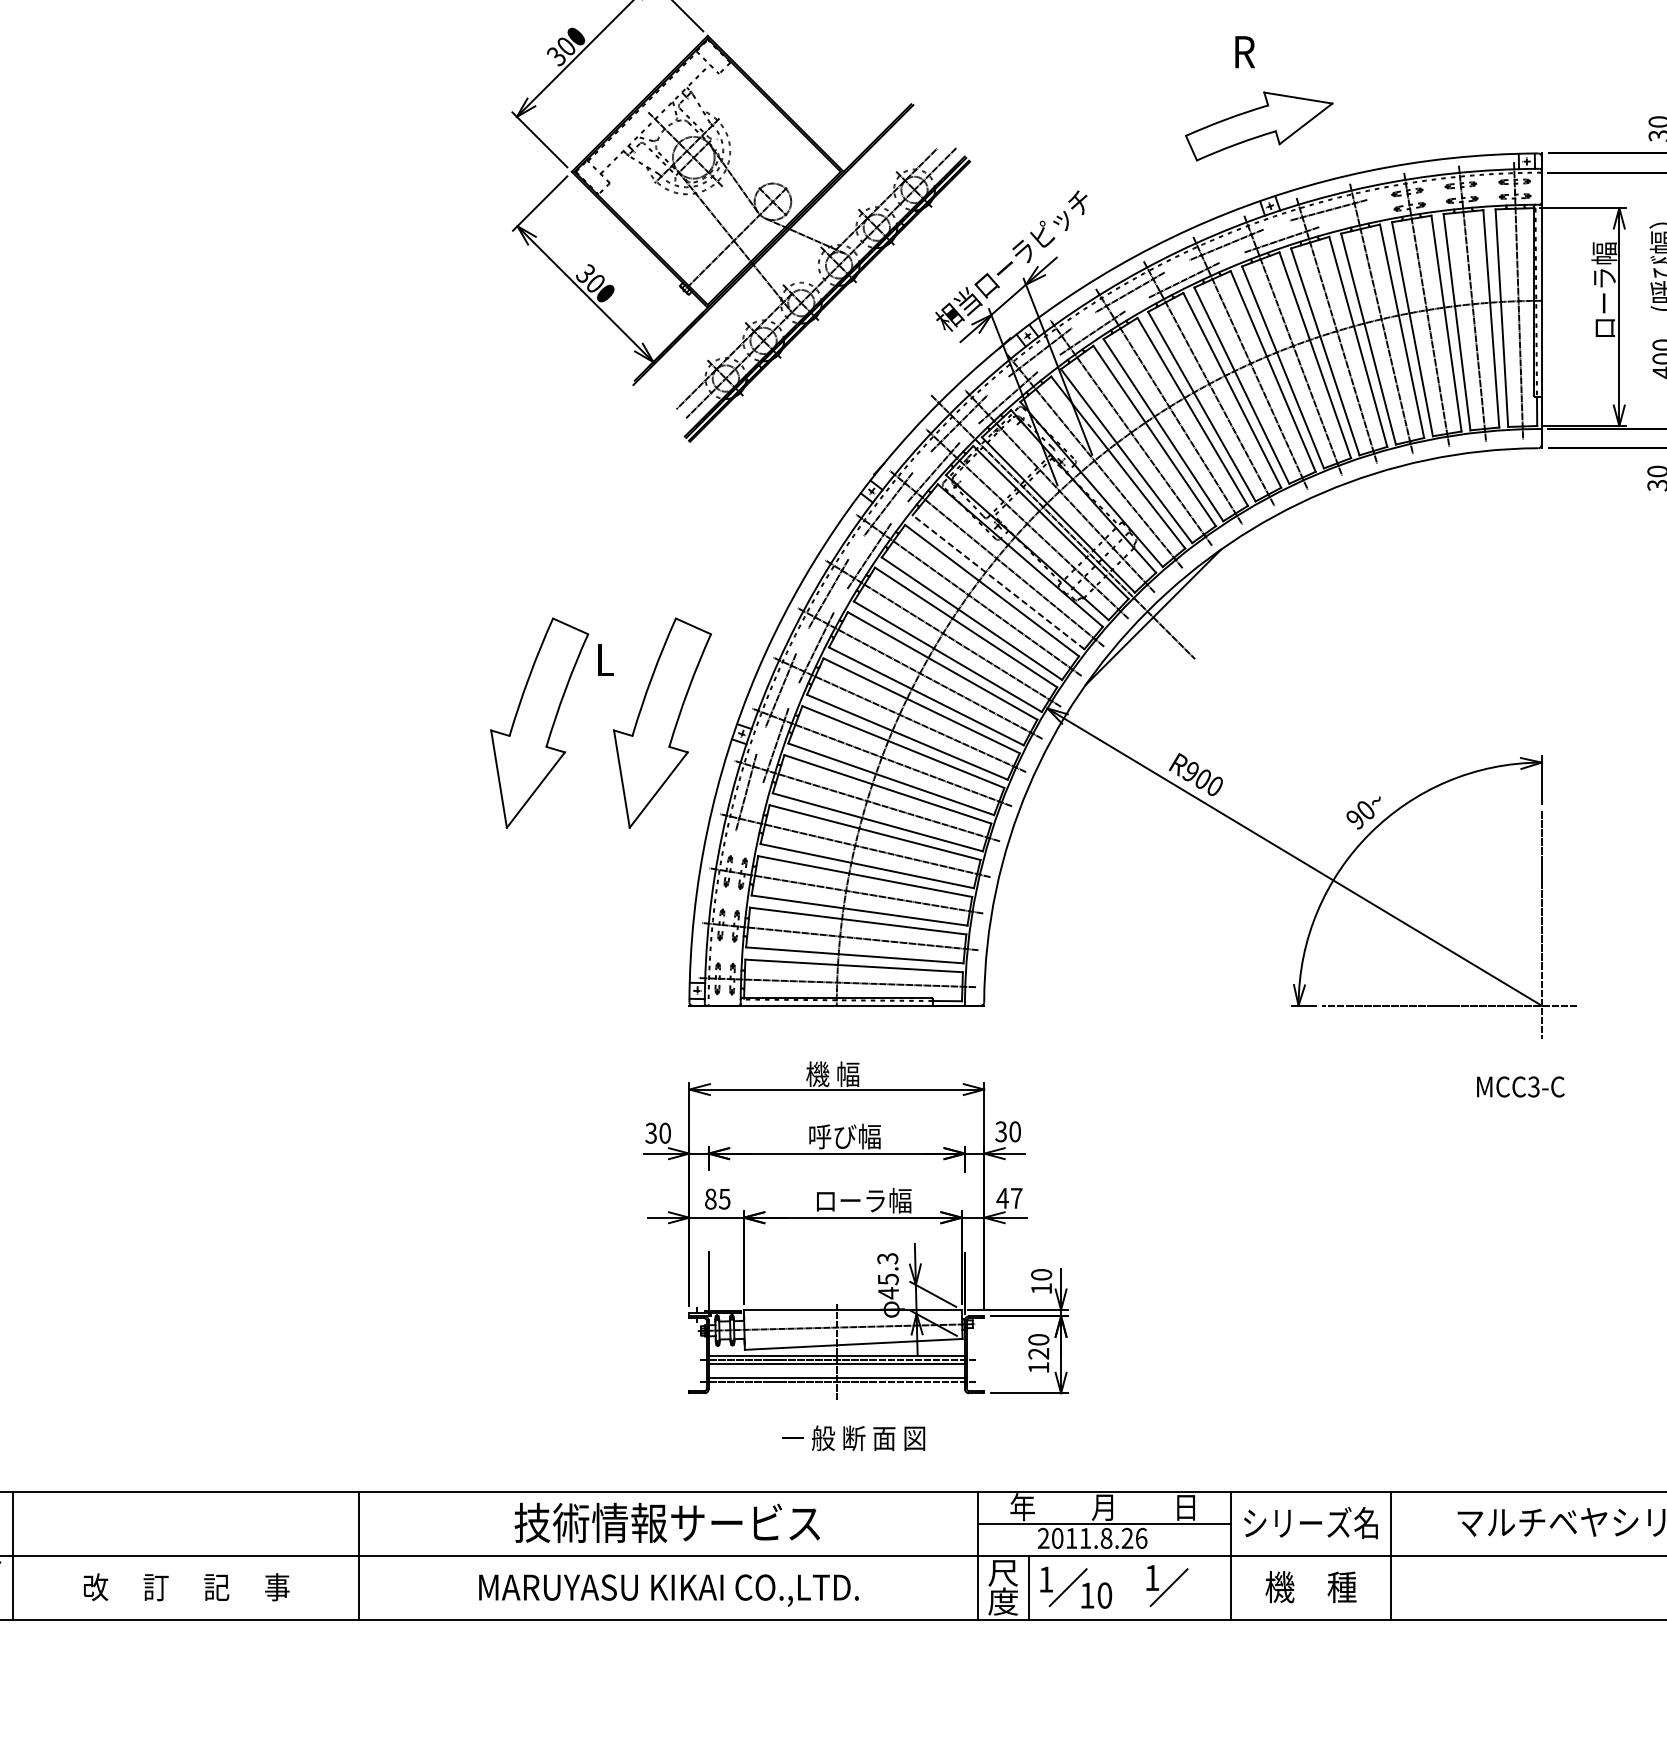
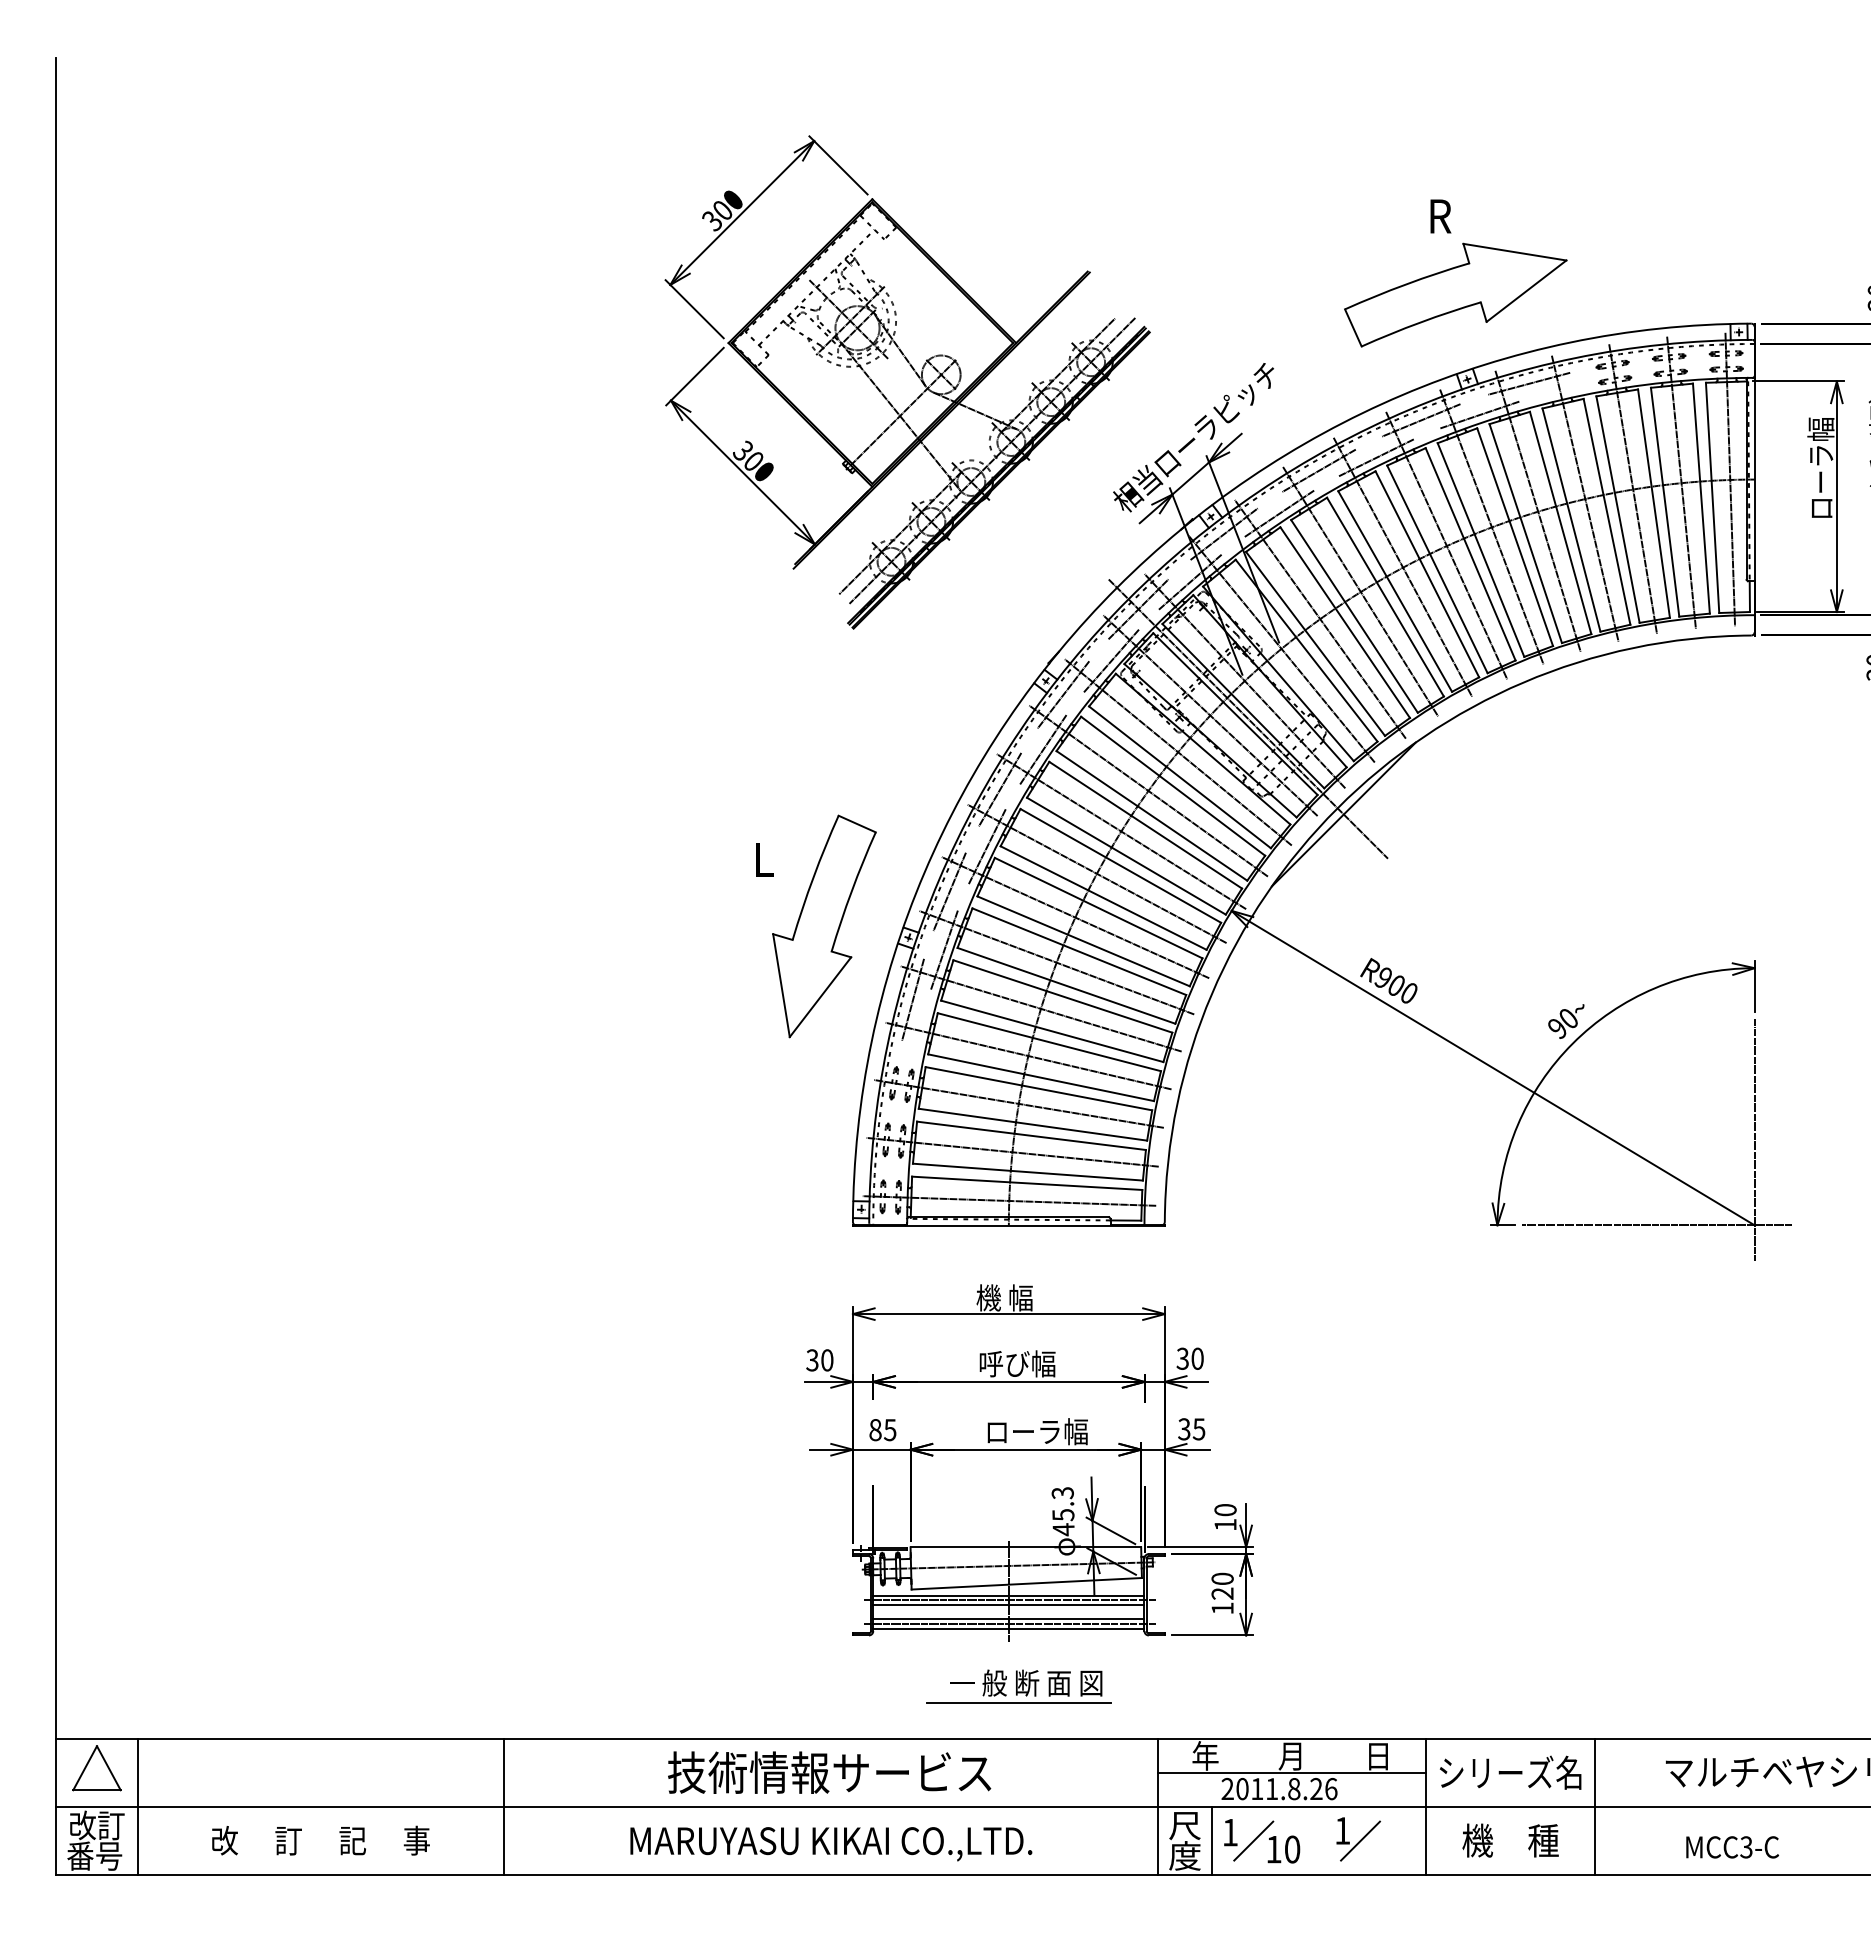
part: (1258, 125) -> (1455, 294), size x1.43
line: (998, 582) -> (1179, 777), dashed -> solid
part: (539, 723) -> (694, 926), removed
text: (1520, 1087) -> (1732, 1847), moved
text: (1009, 1198) -> (1191, 1429), 47 -> 35
line: (836, 1386) -> (1008, 1628), added
line: (845, 1457) -> (1018, 1703), added

